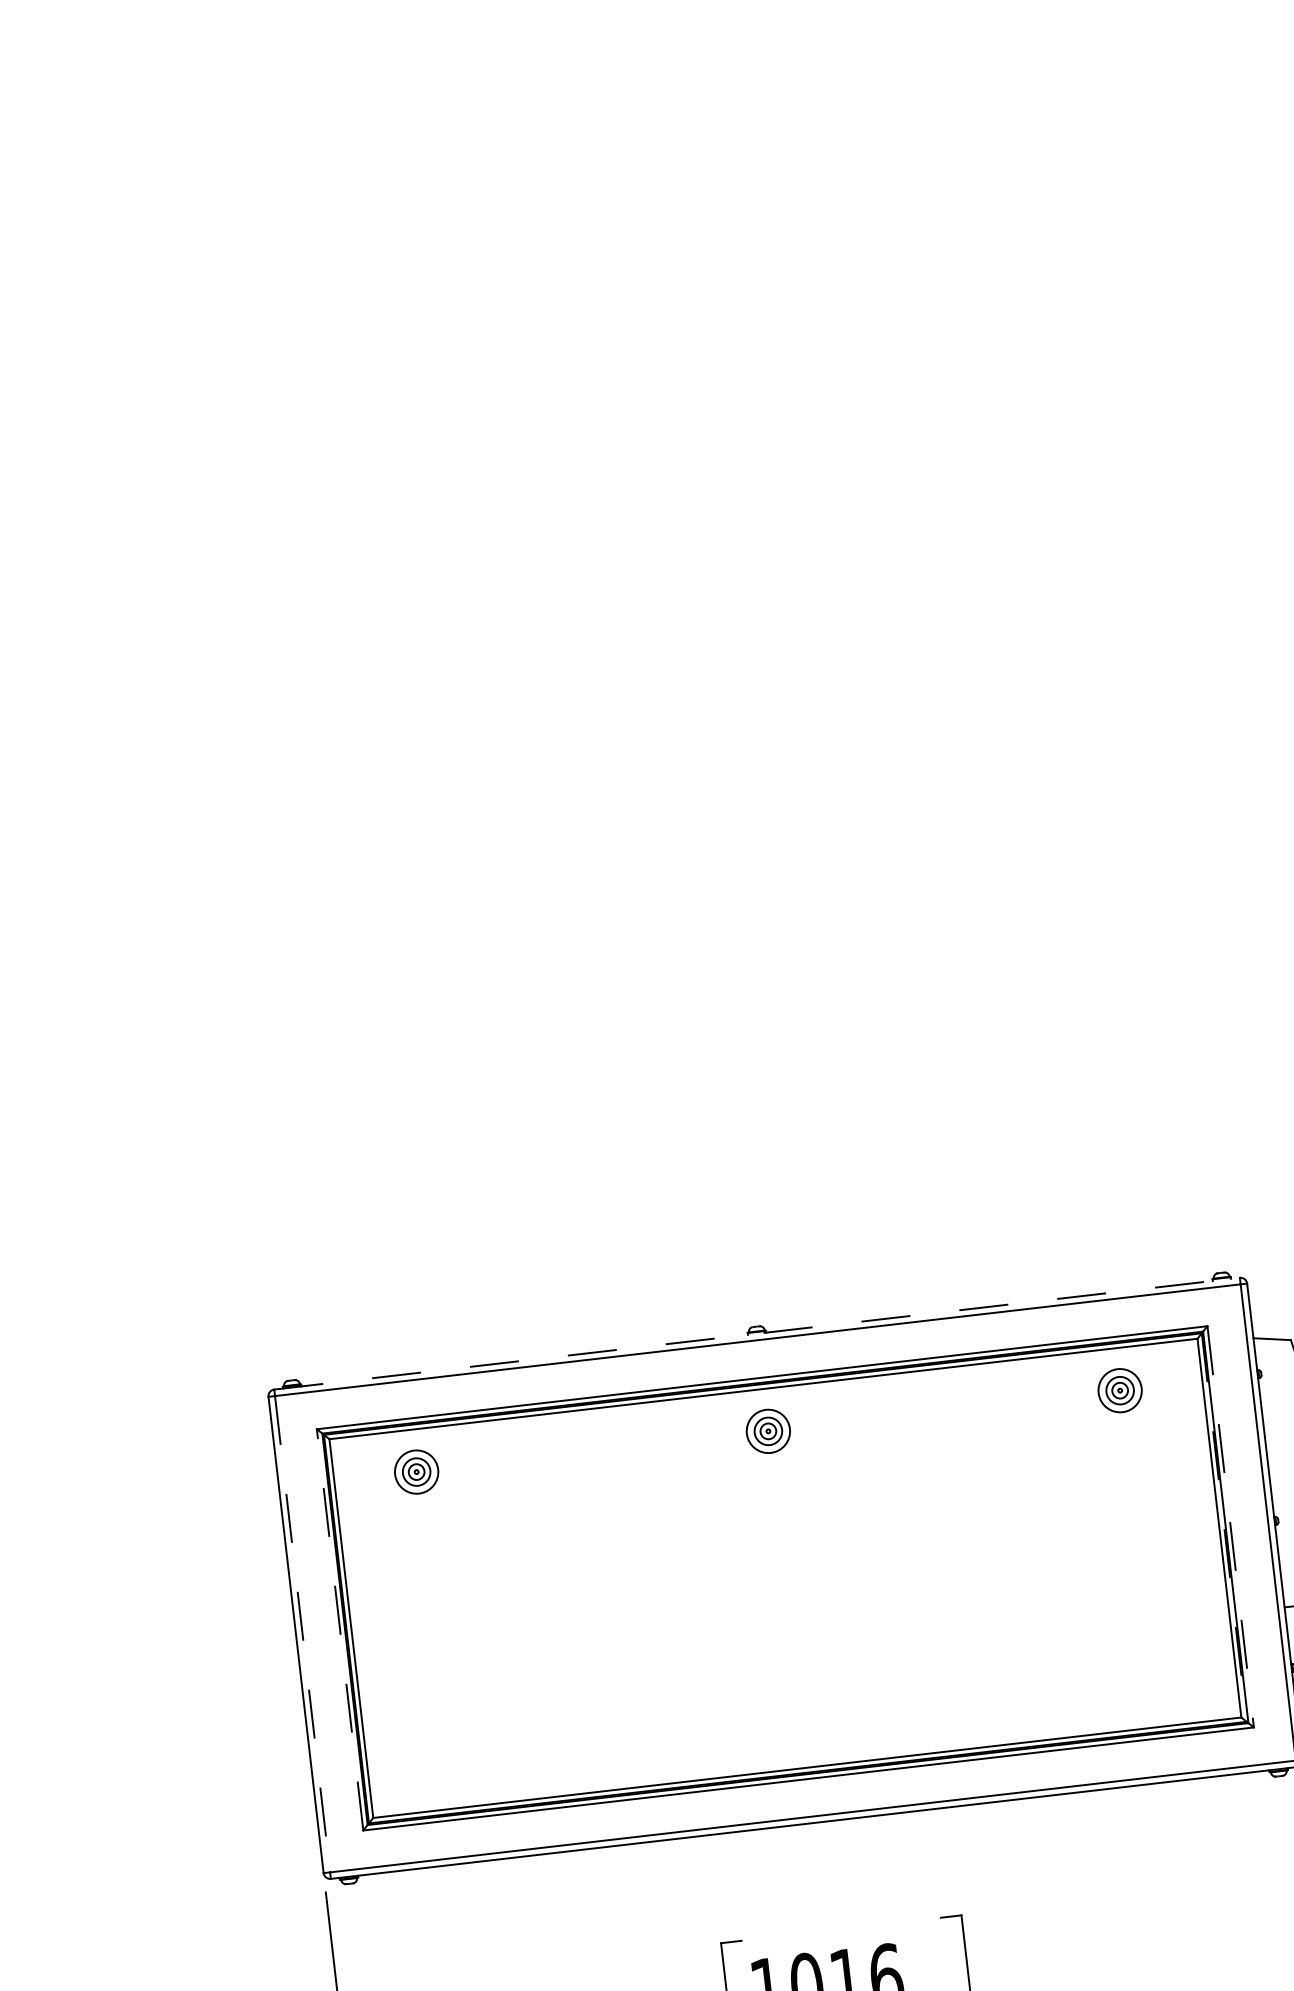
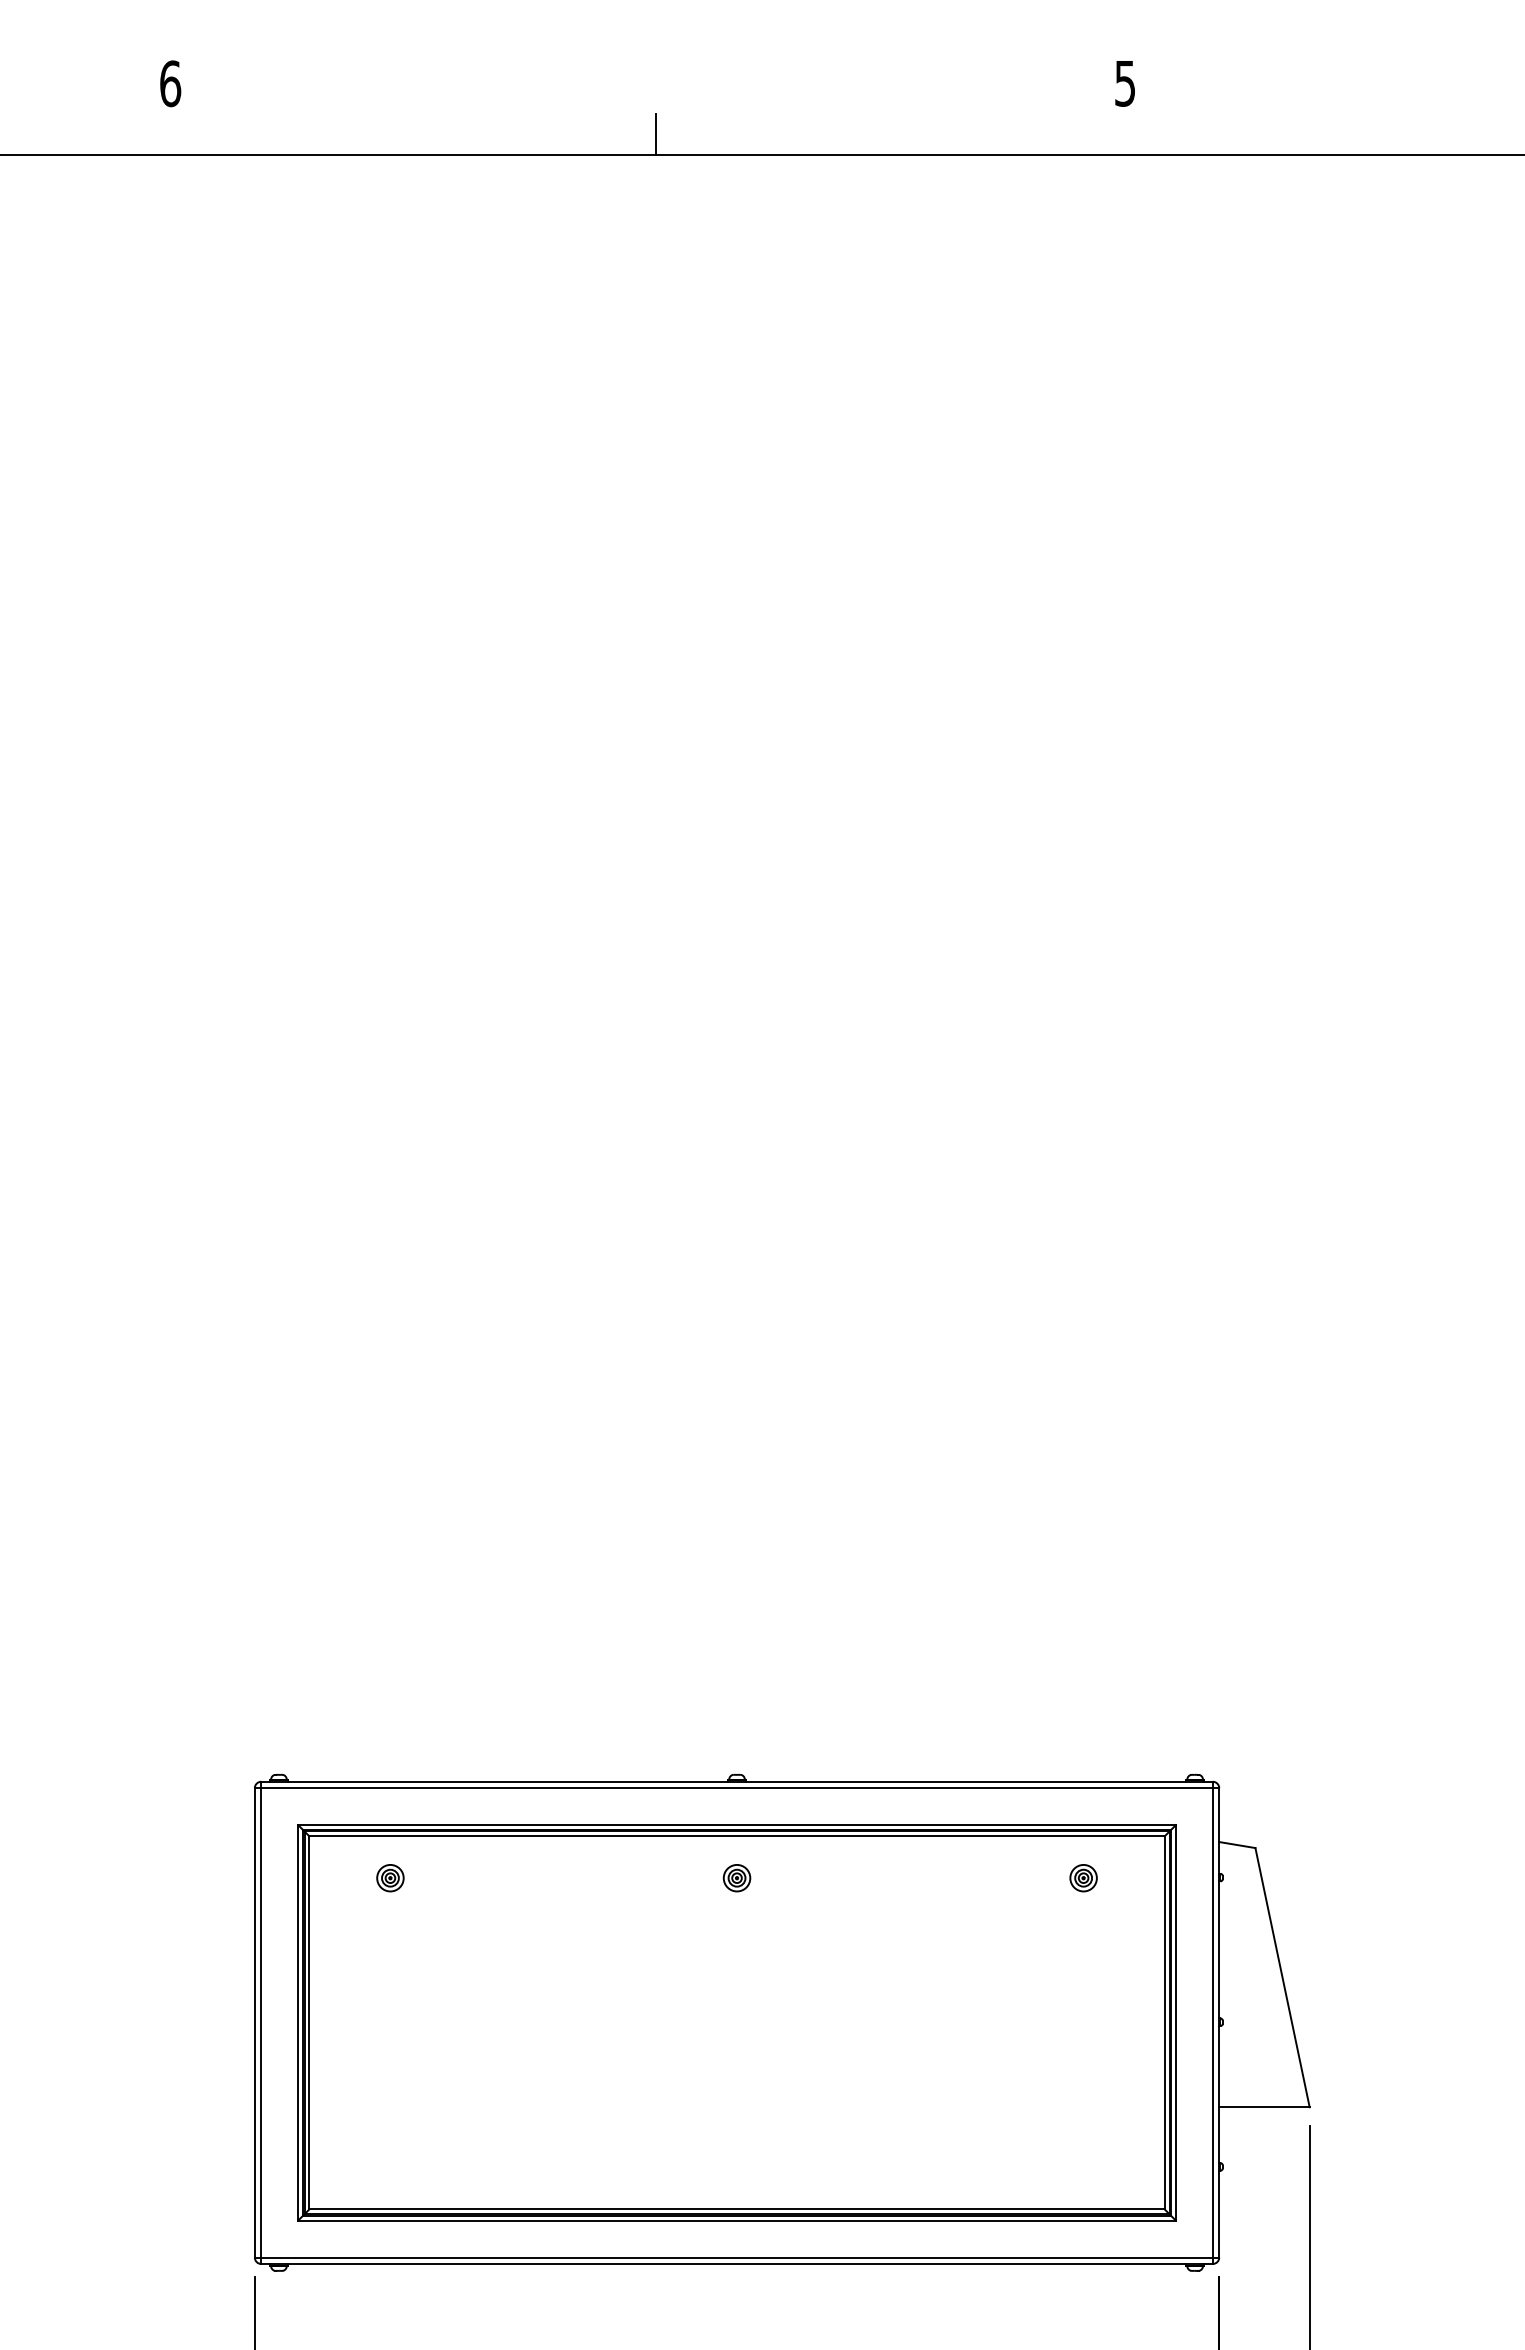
line: (757, 1333) -> (737, 1781), dashed -> solid
part: (1120, 1391) -> (1083, 1878), size x0.62
part: (767, 1431) -> (736, 1878), size x0.62
part: (416, 1472) -> (390, 1878), size x0.62
line: (1230, 1526) -> (1175, 2022), dashed -> solid
line: (1224, 1528) -> (1169, 2023), dashed -> solid
line: (340, 1629) -> (298, 2022), dashed -> solid
line: (302, 1633) -> (261, 2022), dashed -> solid

